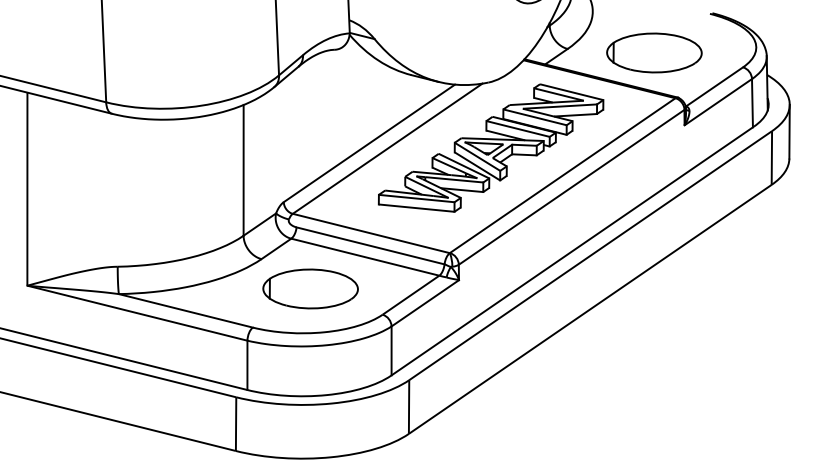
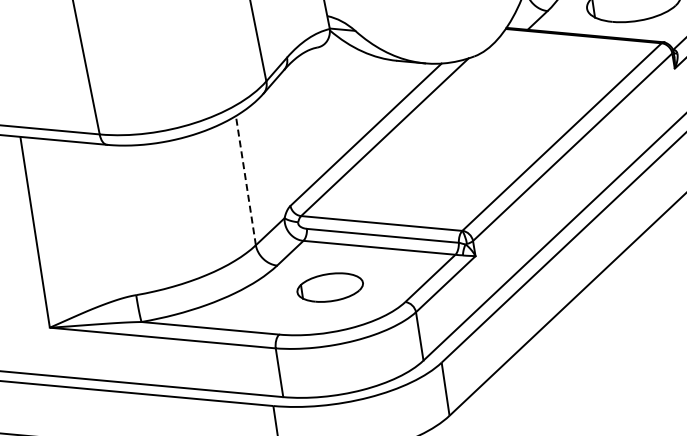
part: (490, 147) -> (486, 120), removed
line: (243, 169) -> (245, 179), solid -> dashed
part: (310, 288) -> (330, 287), size x0.7

